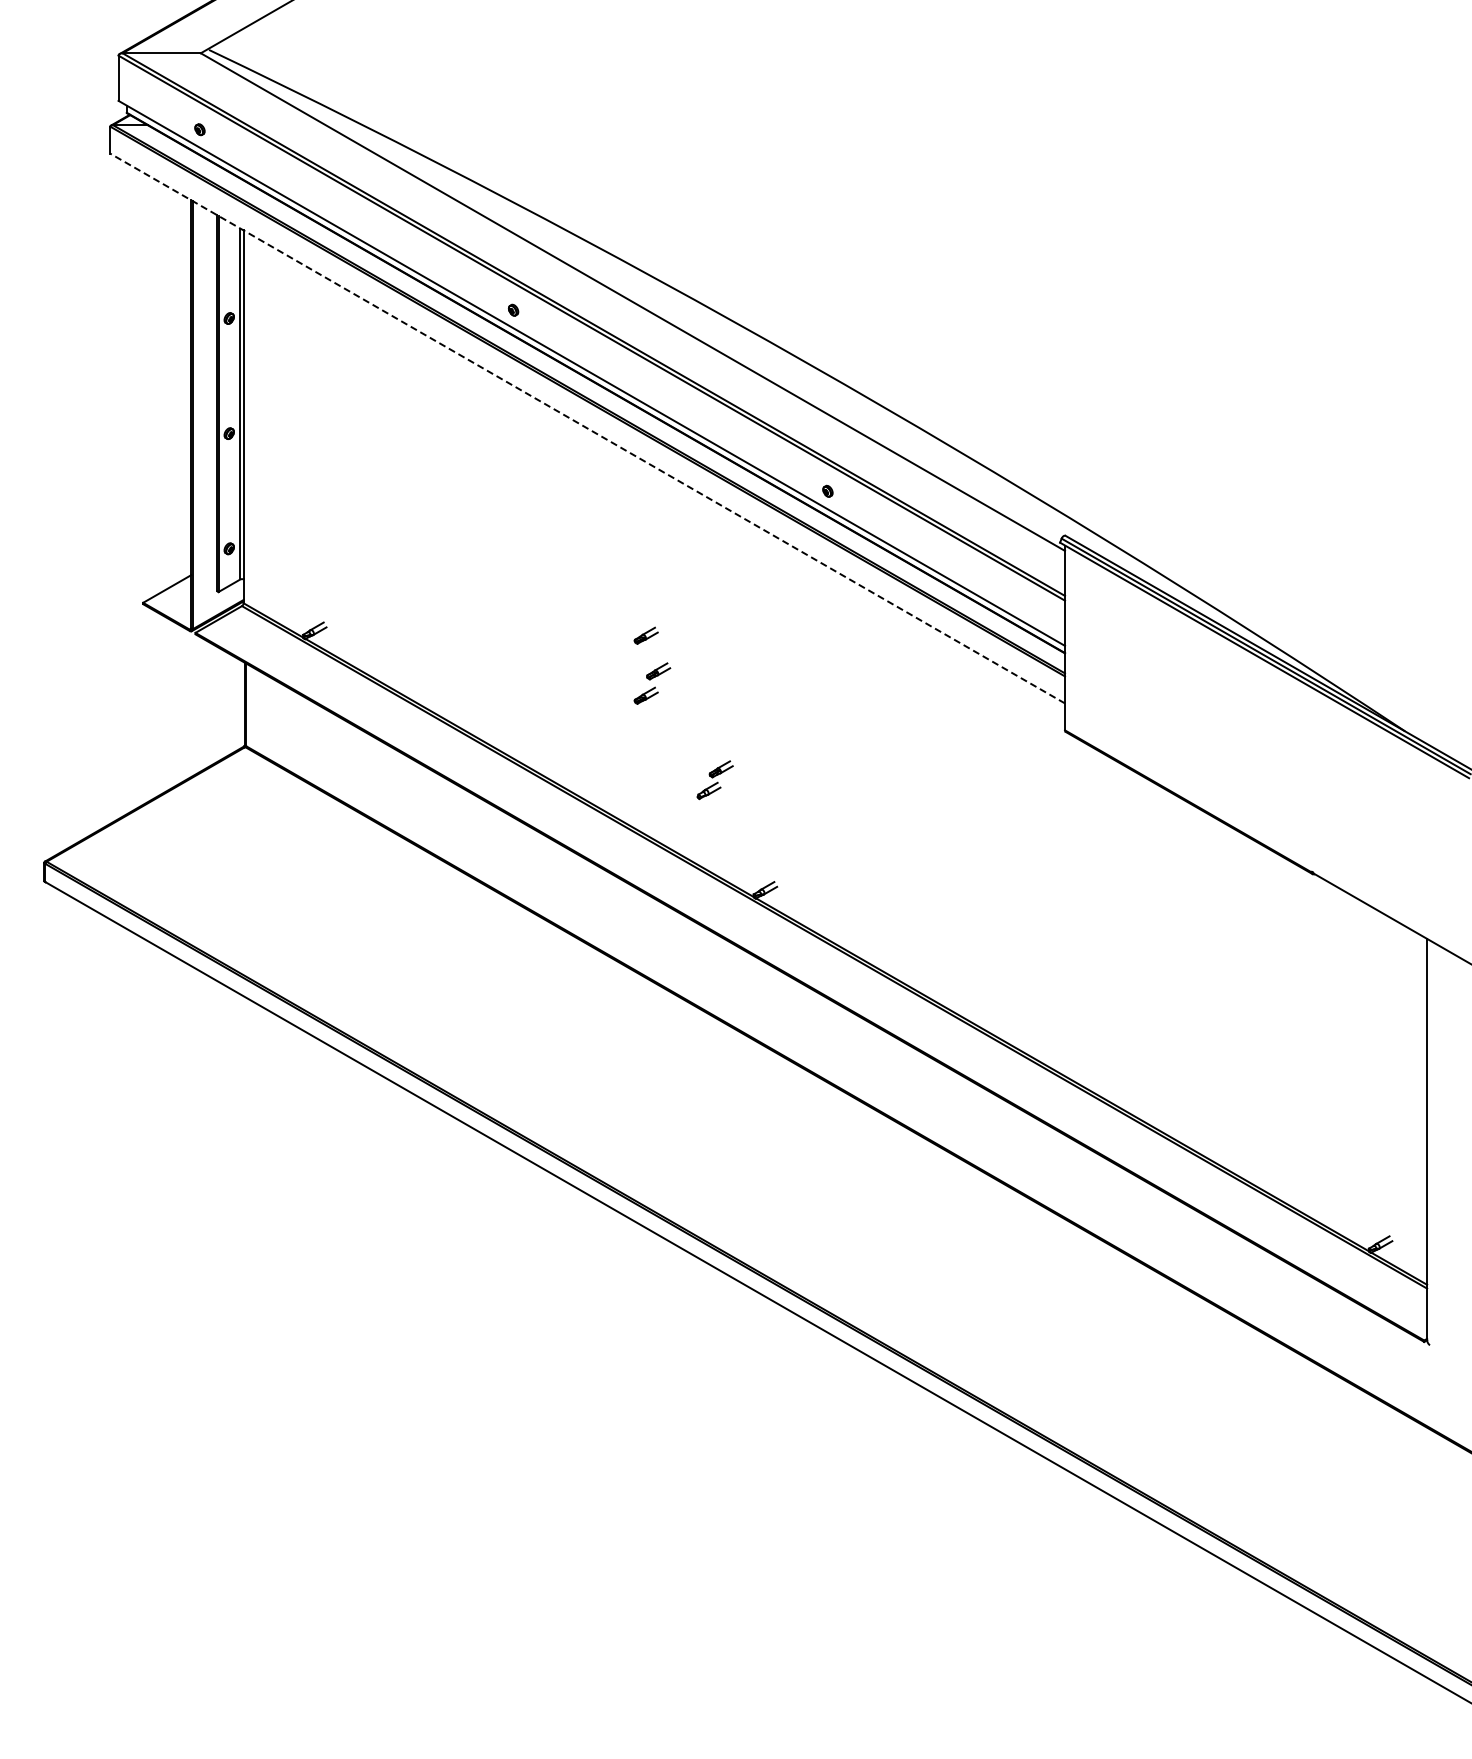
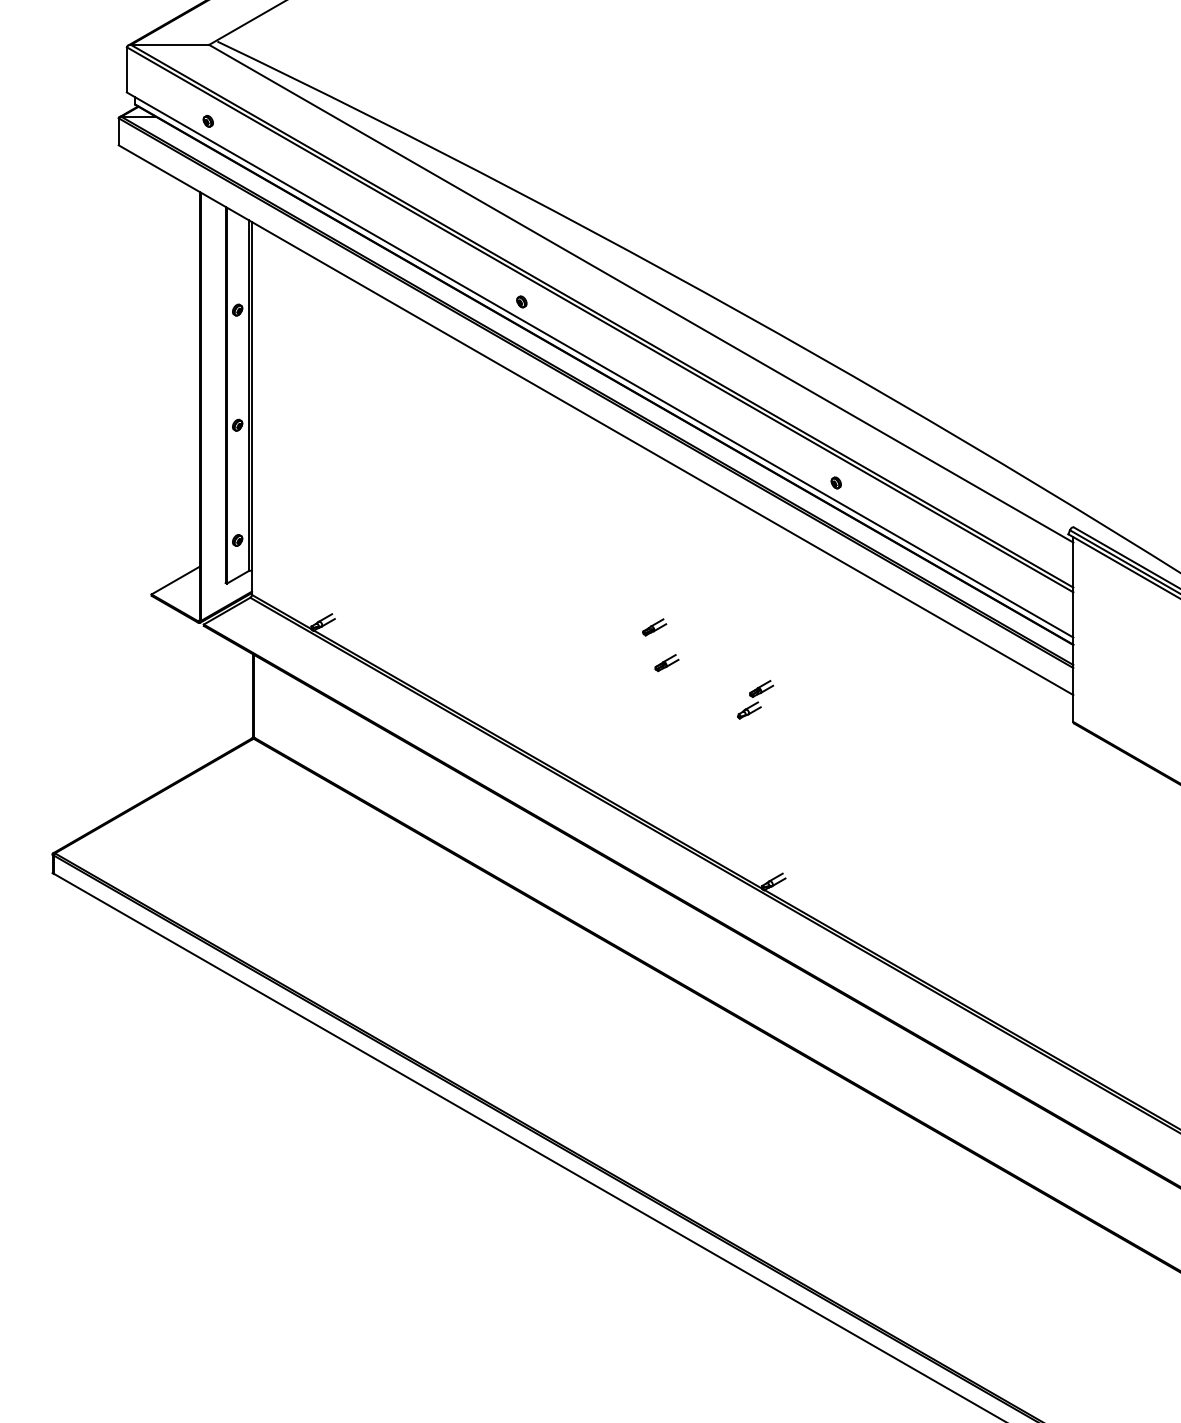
line: (587, 428) -> (595, 420), dashed -> solid
part: (645, 695) -> (653, 687), removed
part: (714, 780) -> (754, 700), moved

